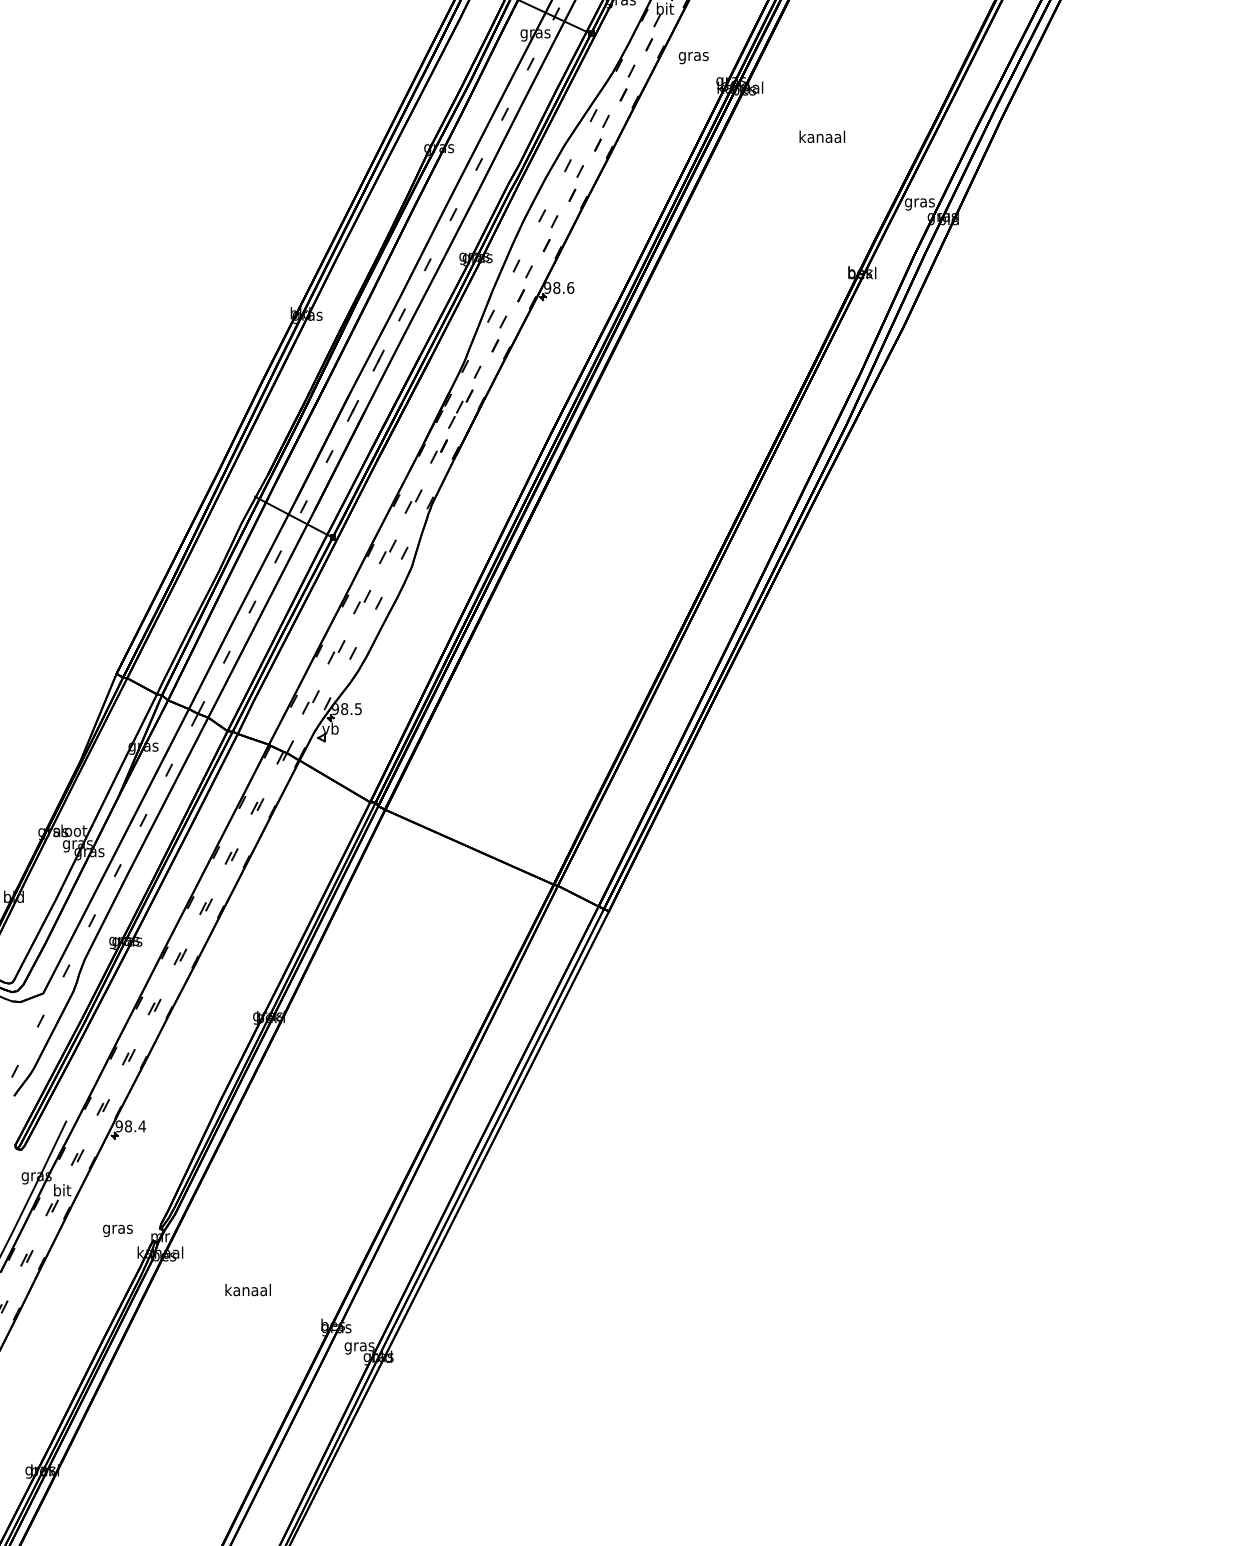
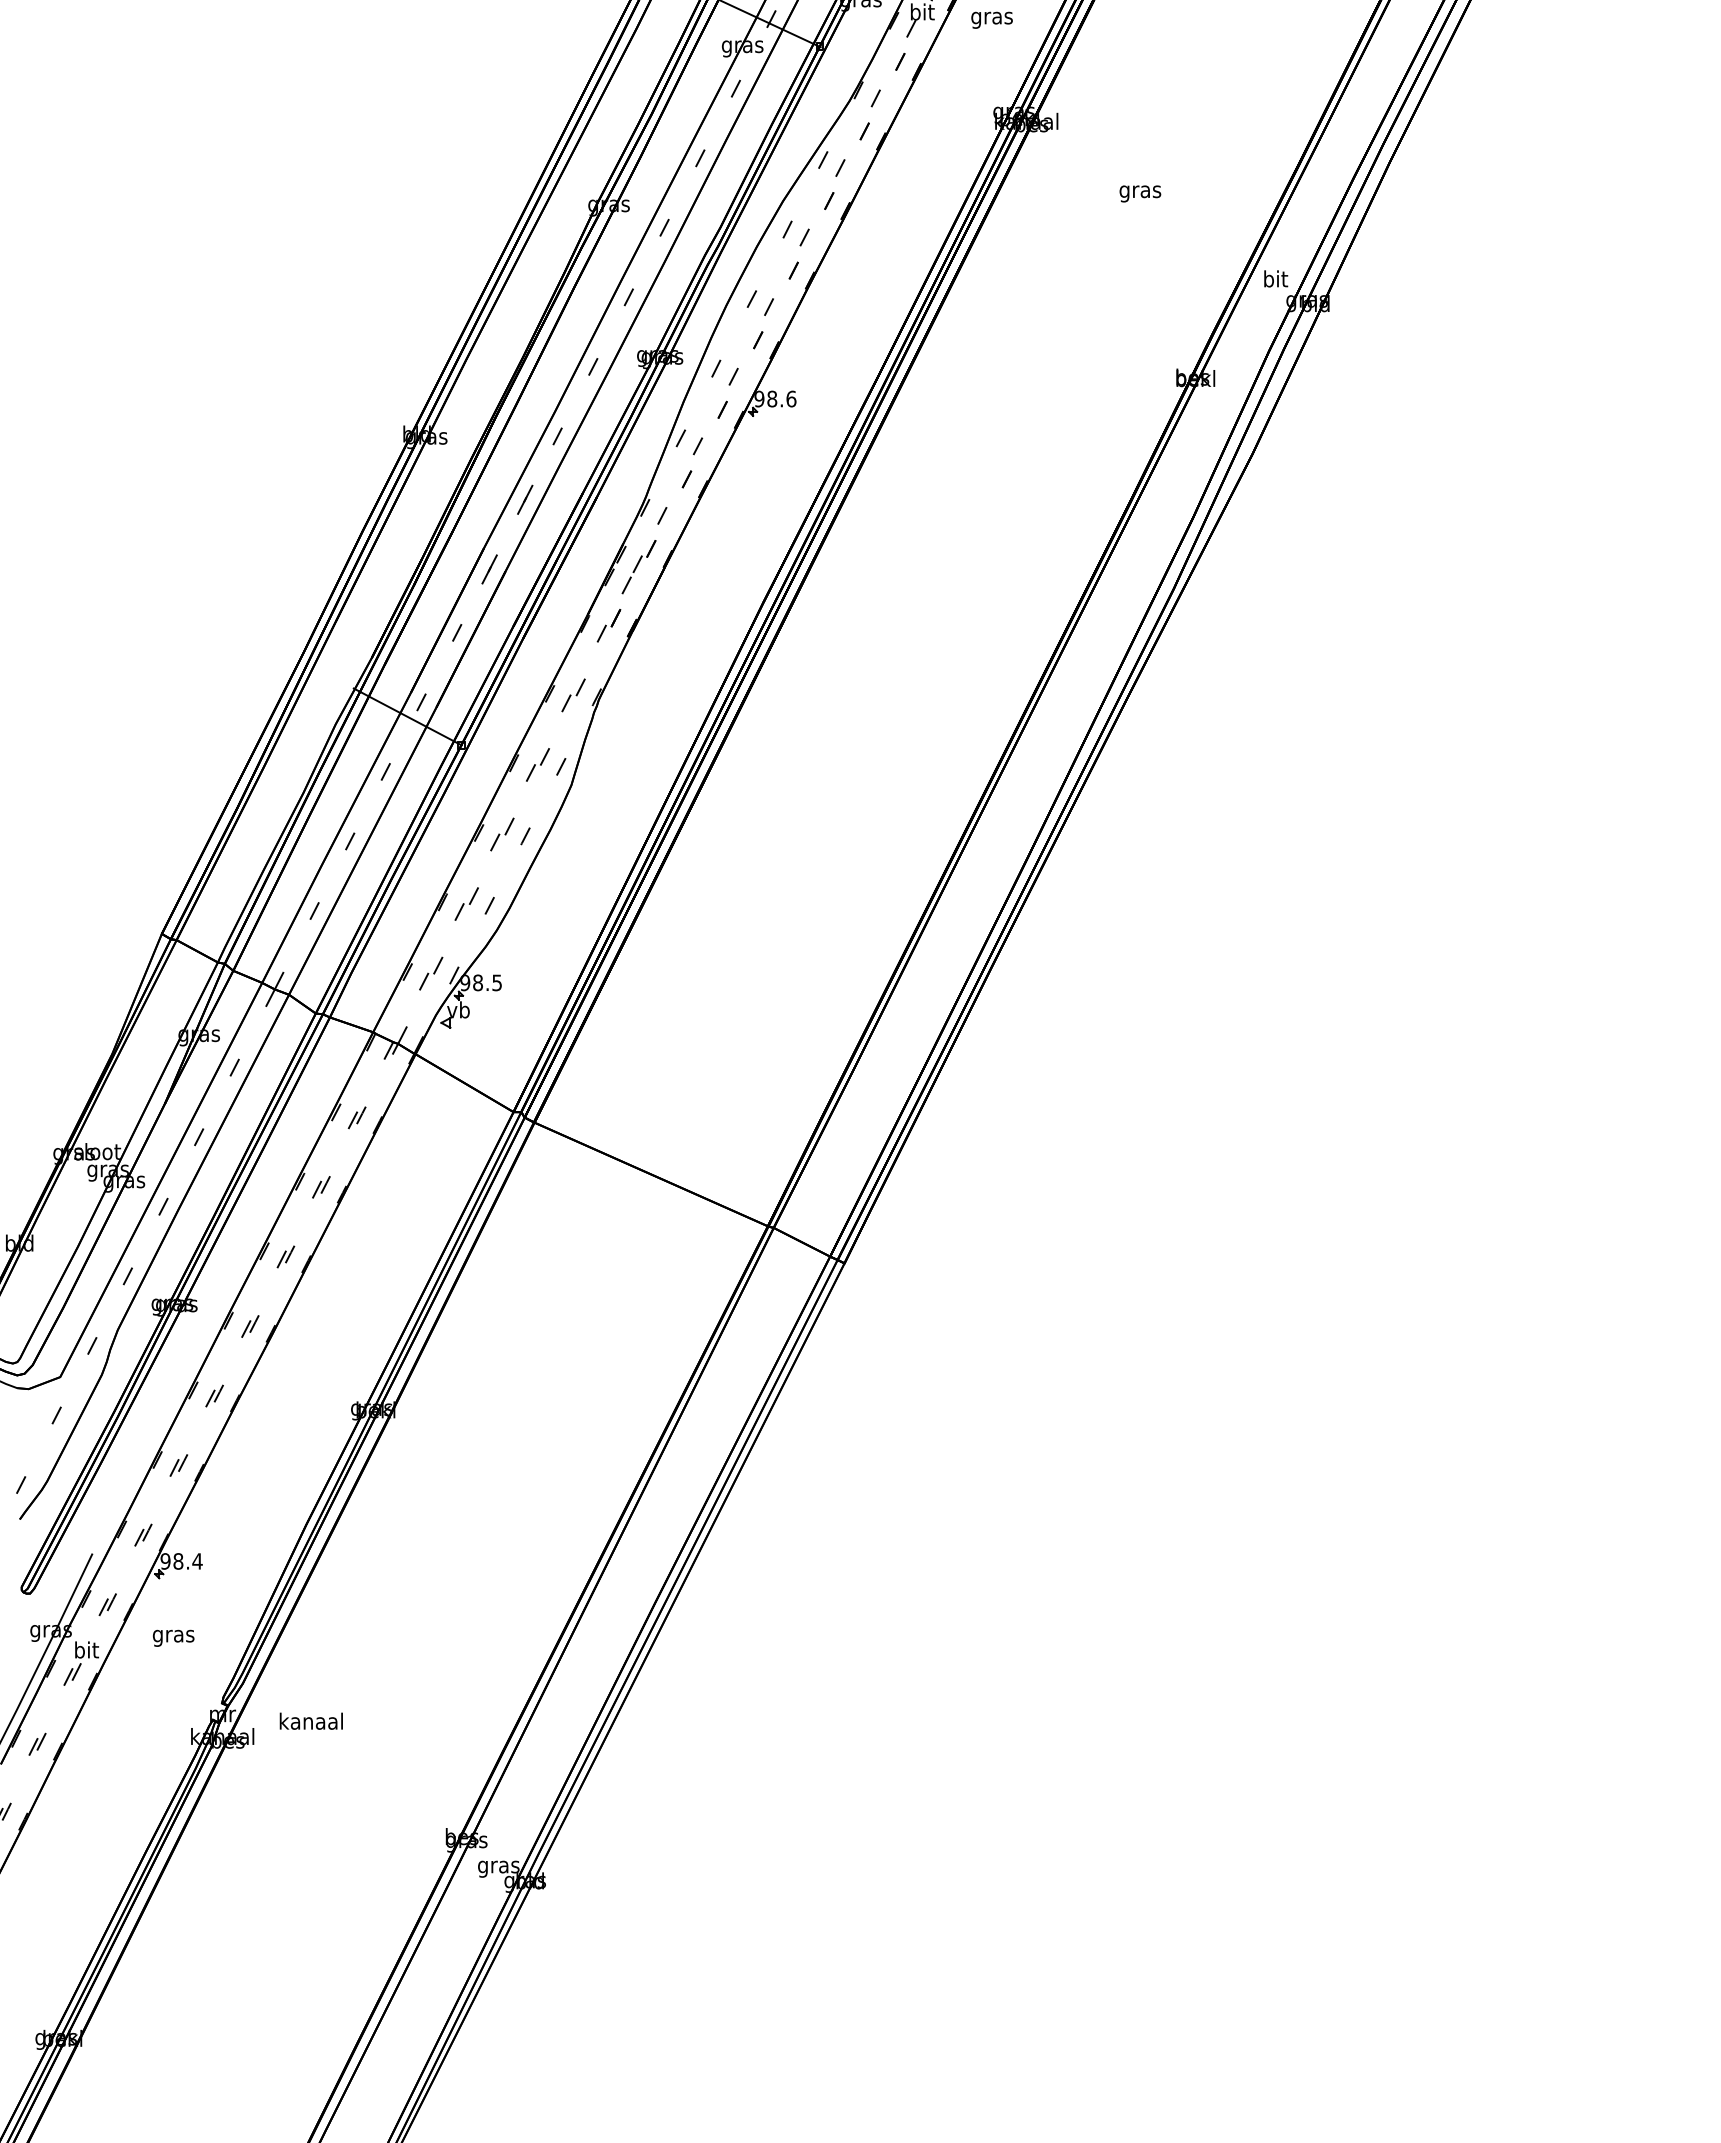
text: (693, 57) -> (991, 19), moved
text: (821, 138) -> (1139, 191), kanaal -> gras
text: (919, 202) -> (1275, 280), gras -> bit
text: (117, 1230) -> (173, 1637), moved
text: (247, 1289) -> (310, 1720), moved

